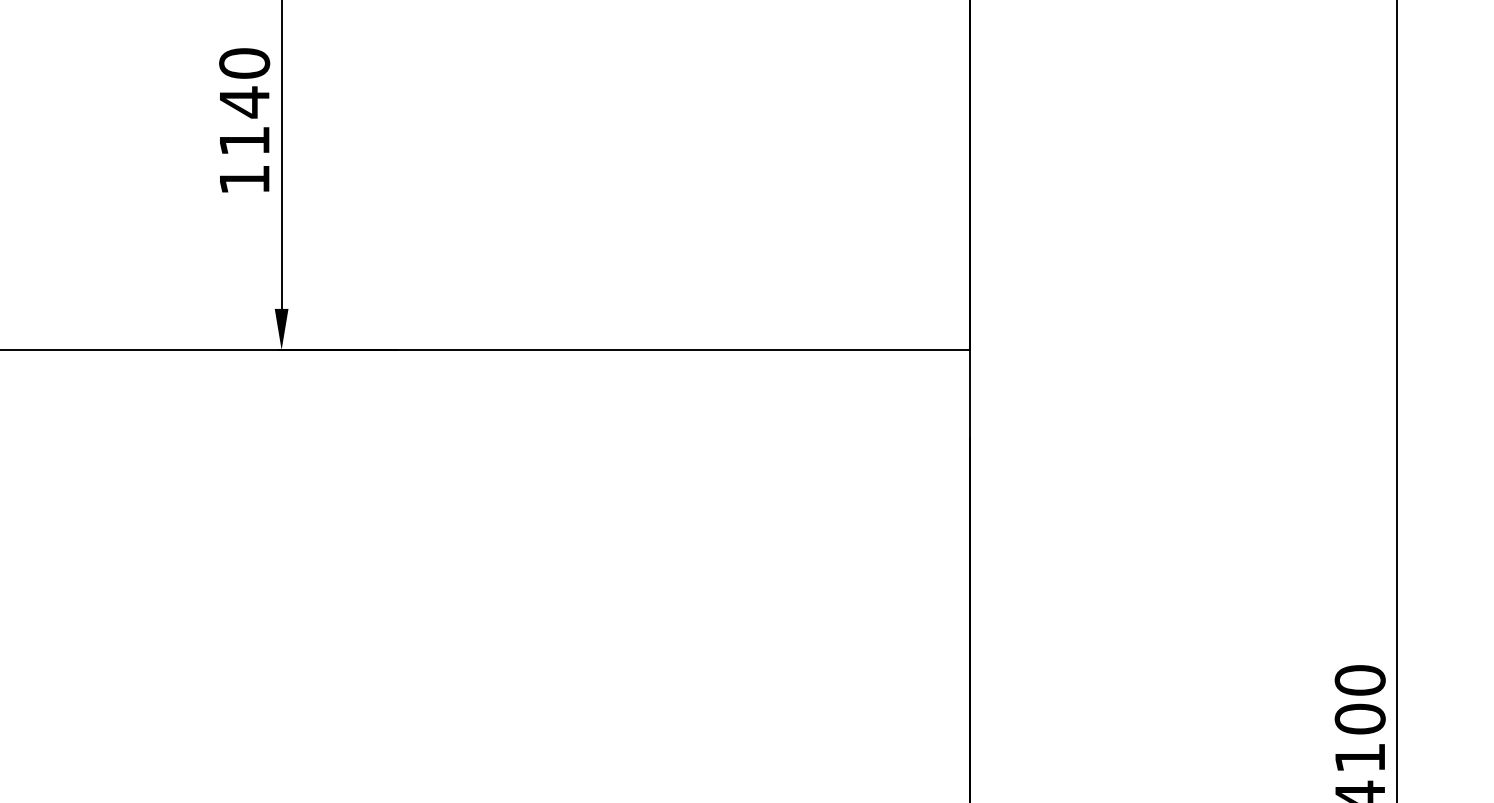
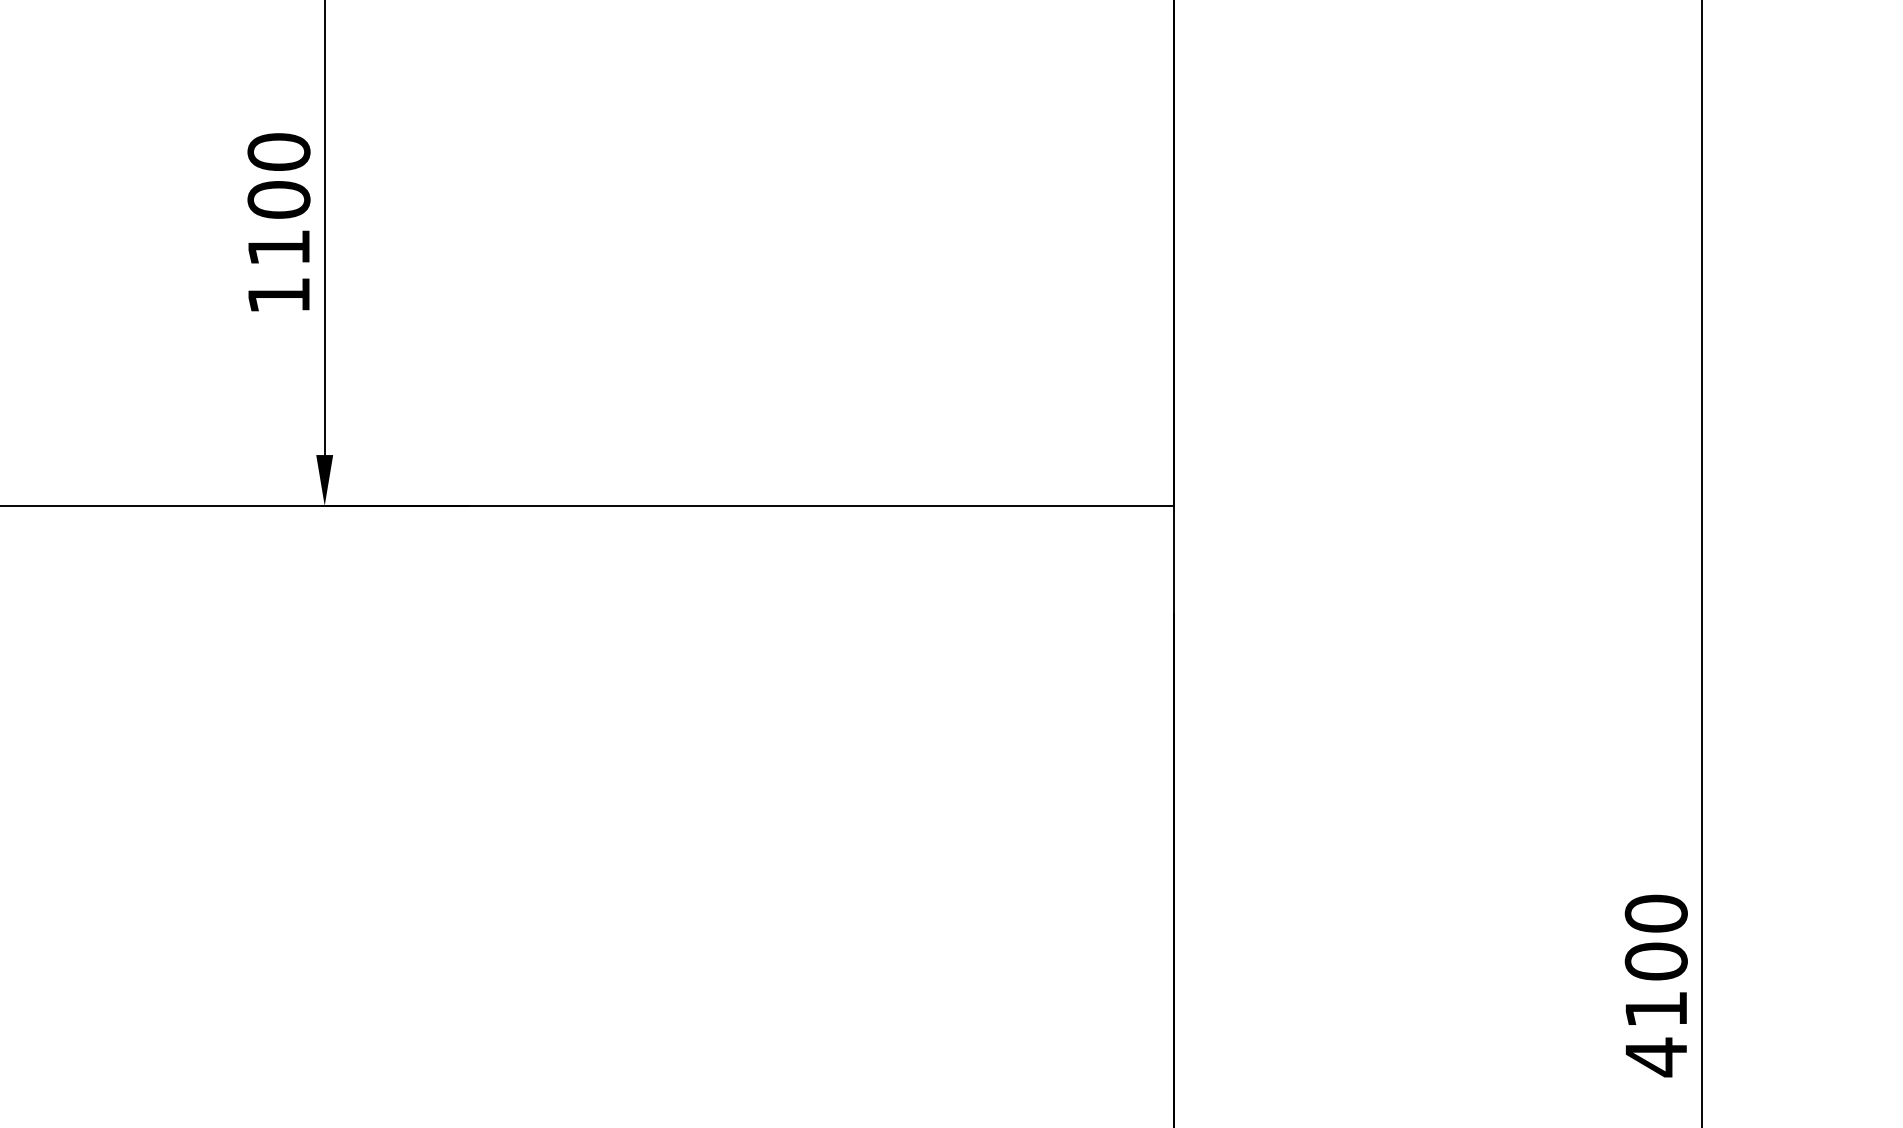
text: (244, 102) -> (278, 200), 1140 -> 1100

